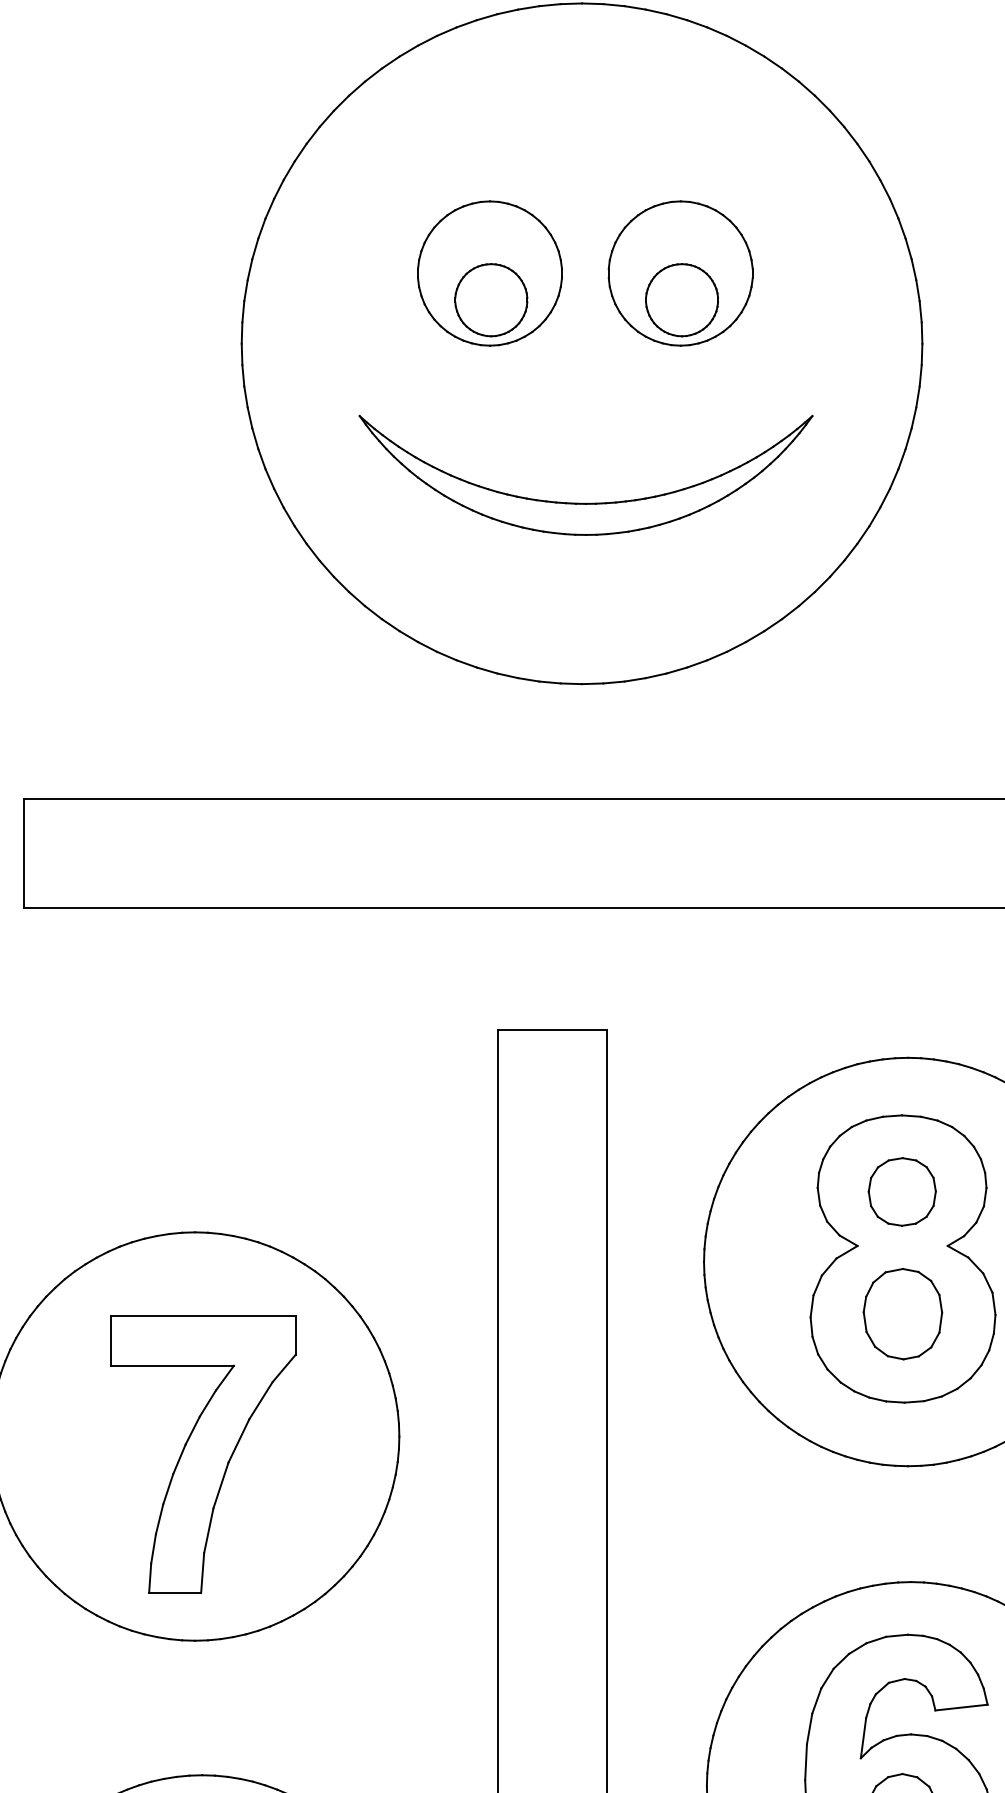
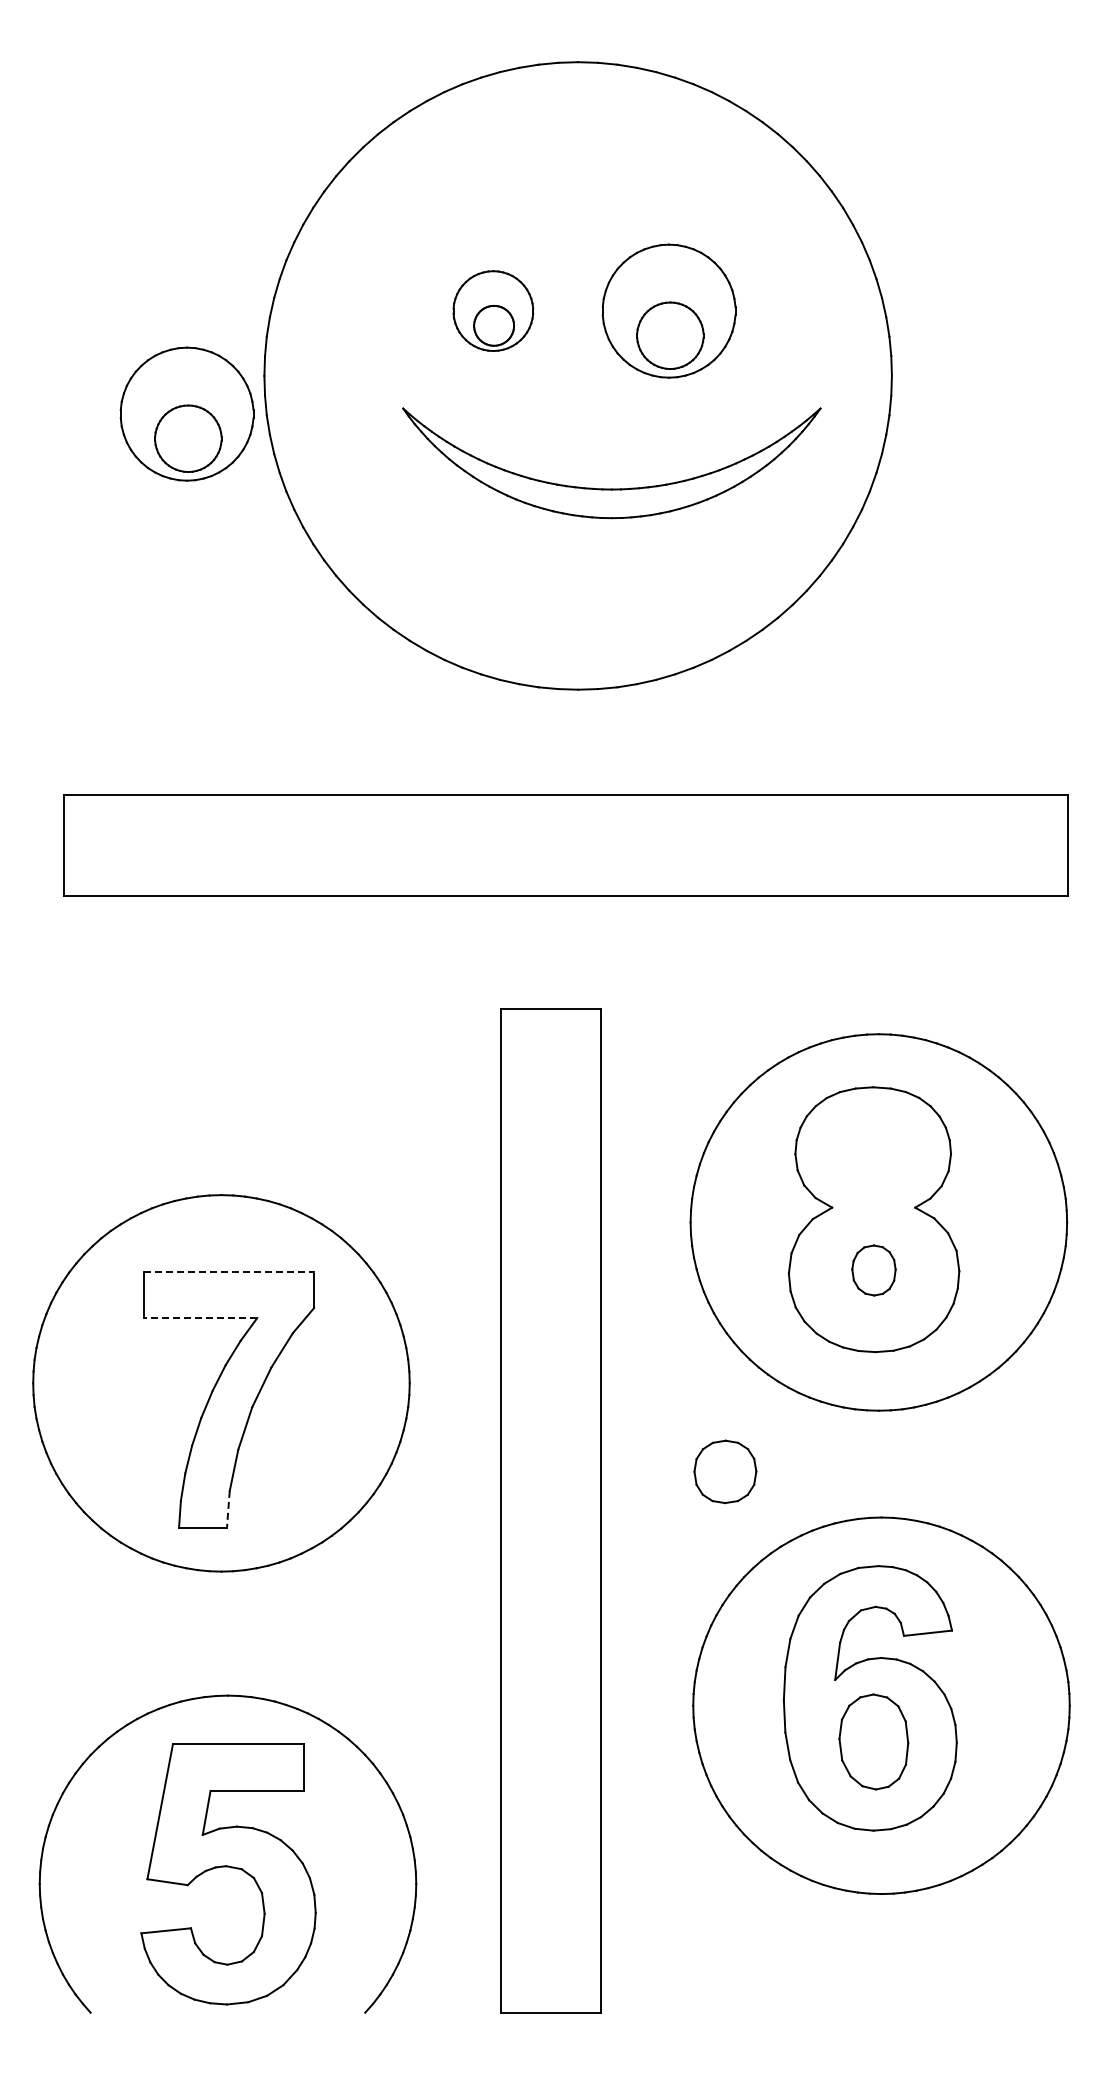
part: (490, 272) -> (493, 310), size x0.6
part: (157, 384) -> (186, 413), added
part: (585, 502) -> (611, 488), moved
part: (902, 1191) -> (725, 1471), moved
part: (902, 1314) -> (873, 1270), size x0.6
line: (203, 1315) -> (229, 1271), solid -> dashed
line: (172, 1366) -> (200, 1318), solid -> dashed
line: (202, 1573) -> (228, 1509), solid -> dashed

